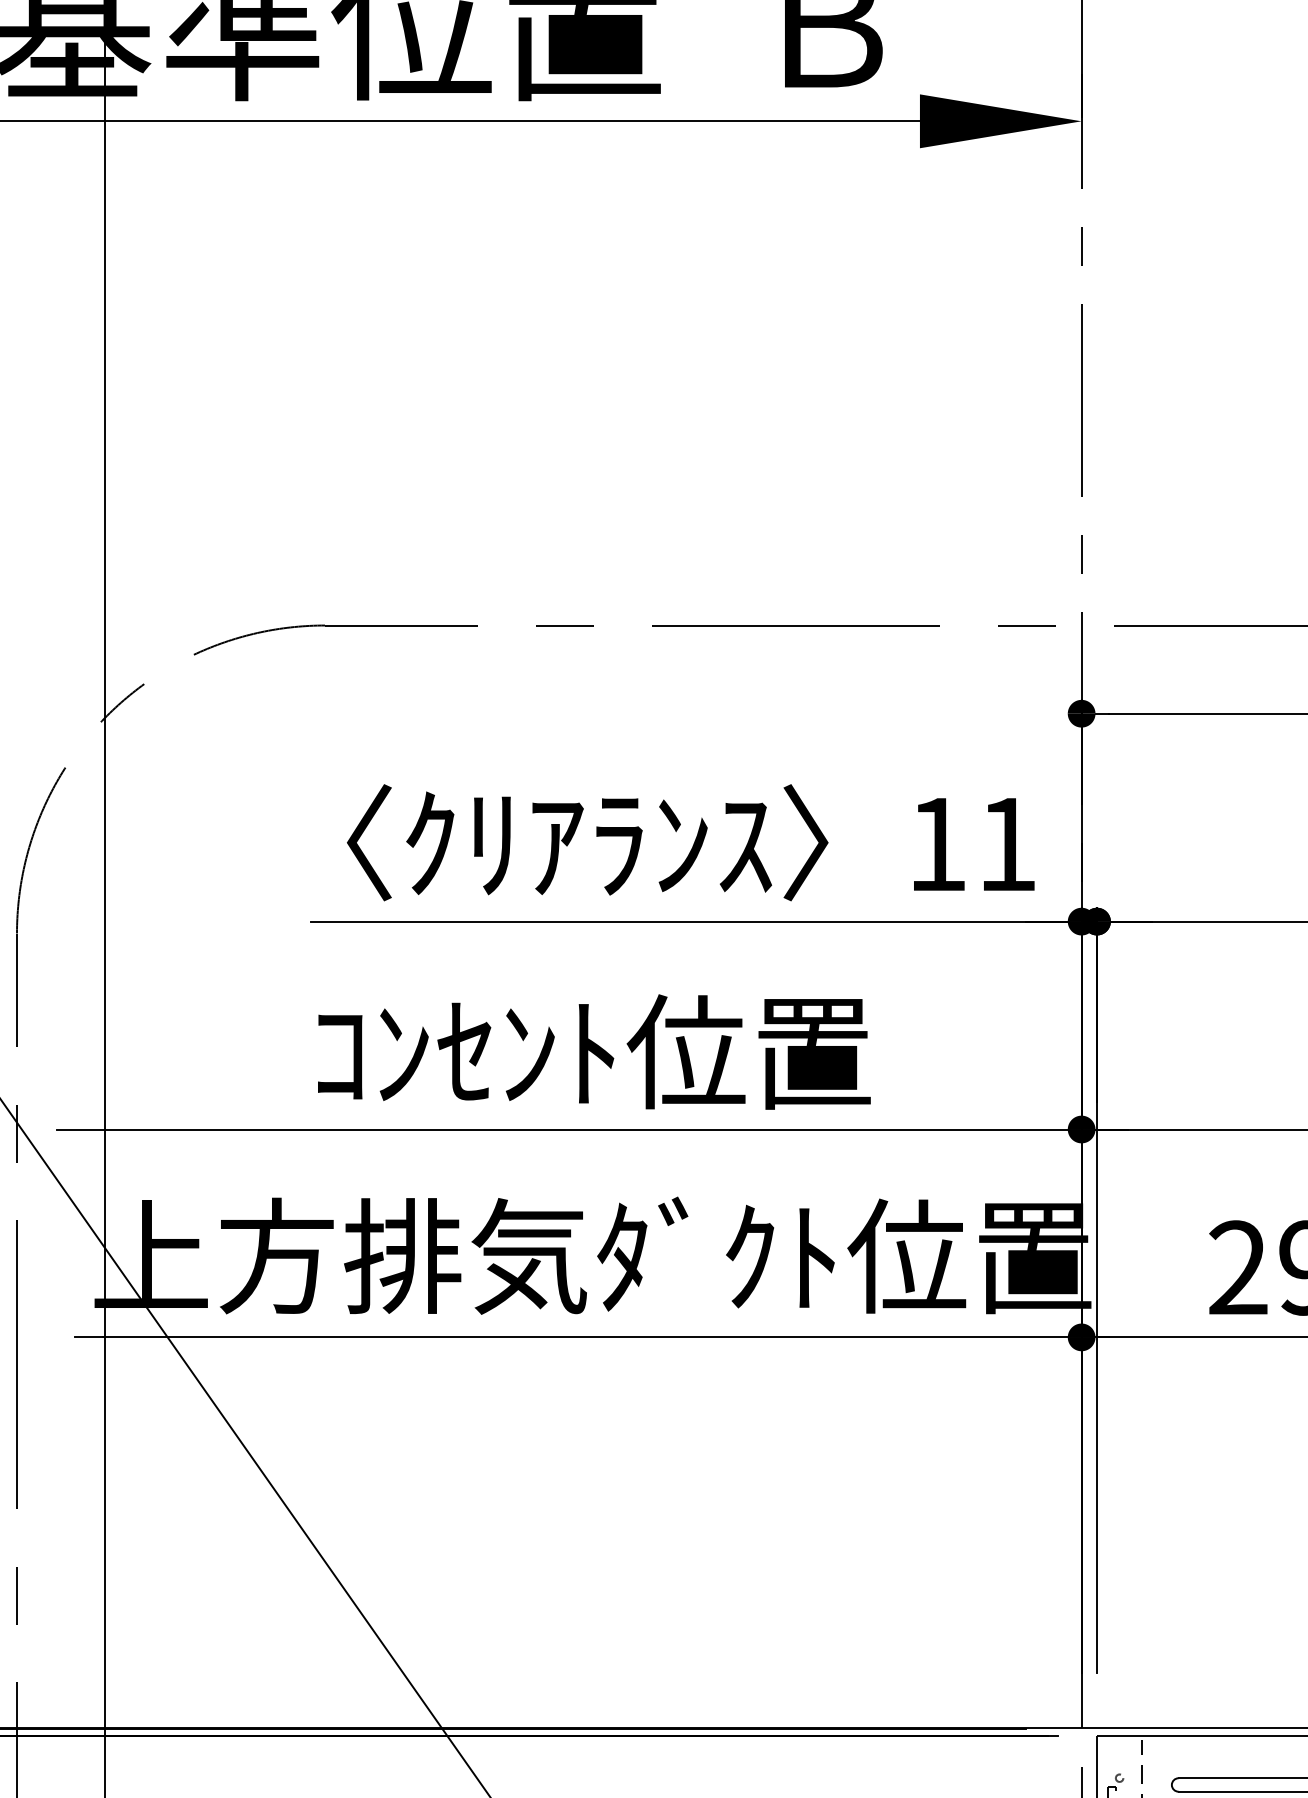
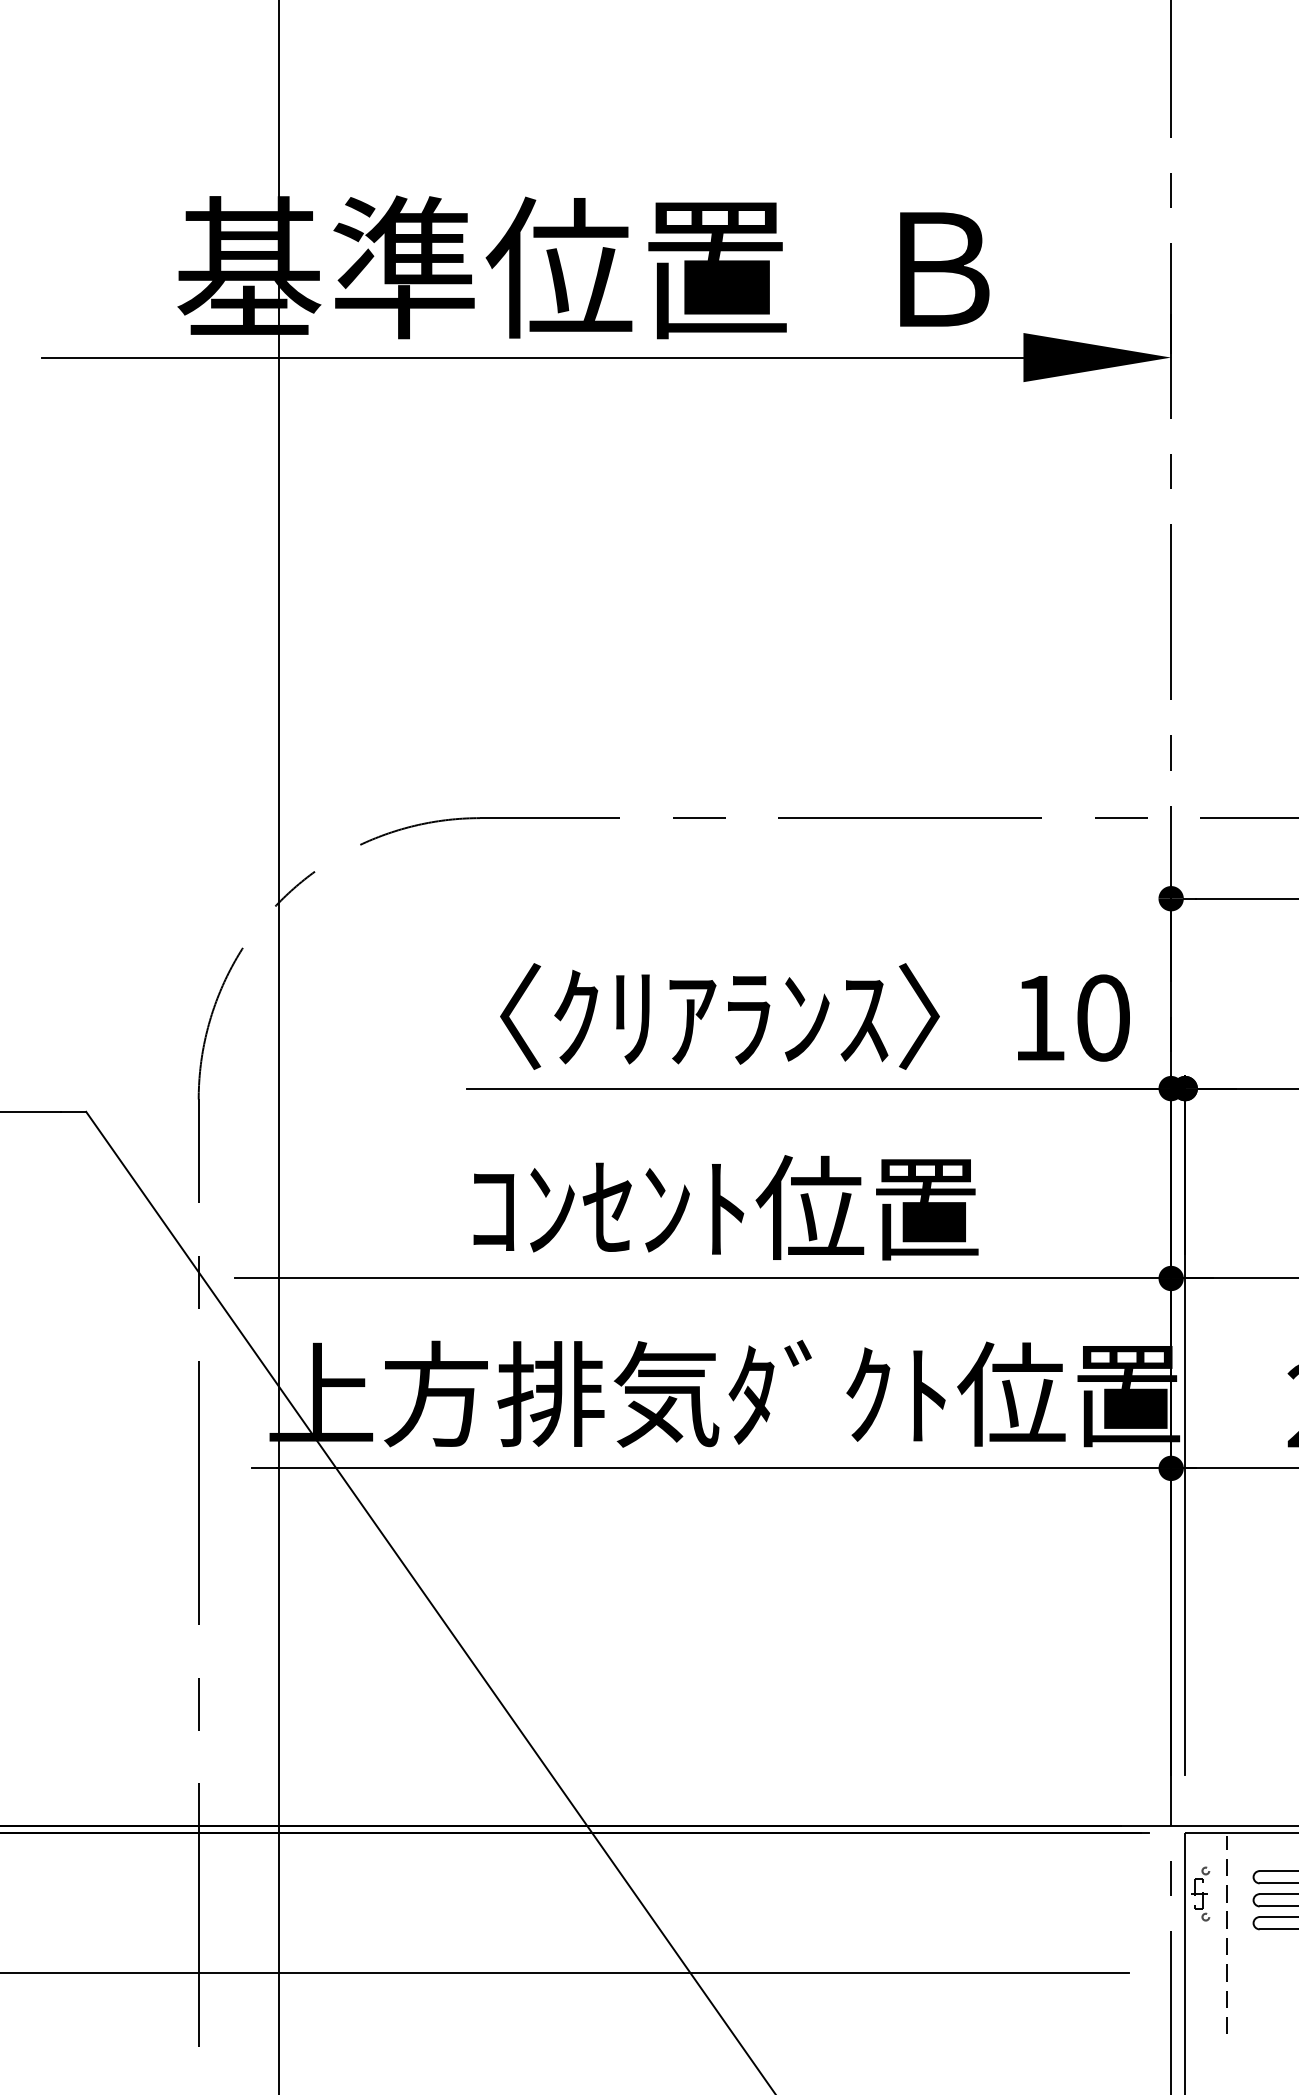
text: (1007, 843) -> (1103, 1017), 11 -> 10

